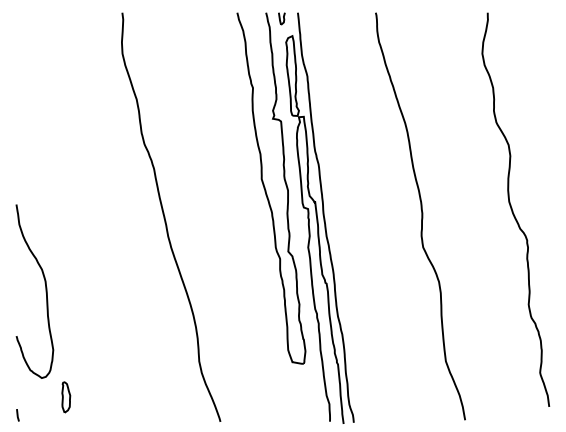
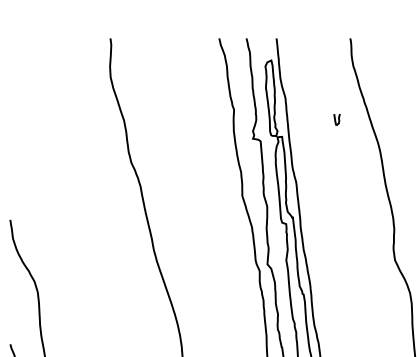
part: (281, 18) -> (336, 119), moved

